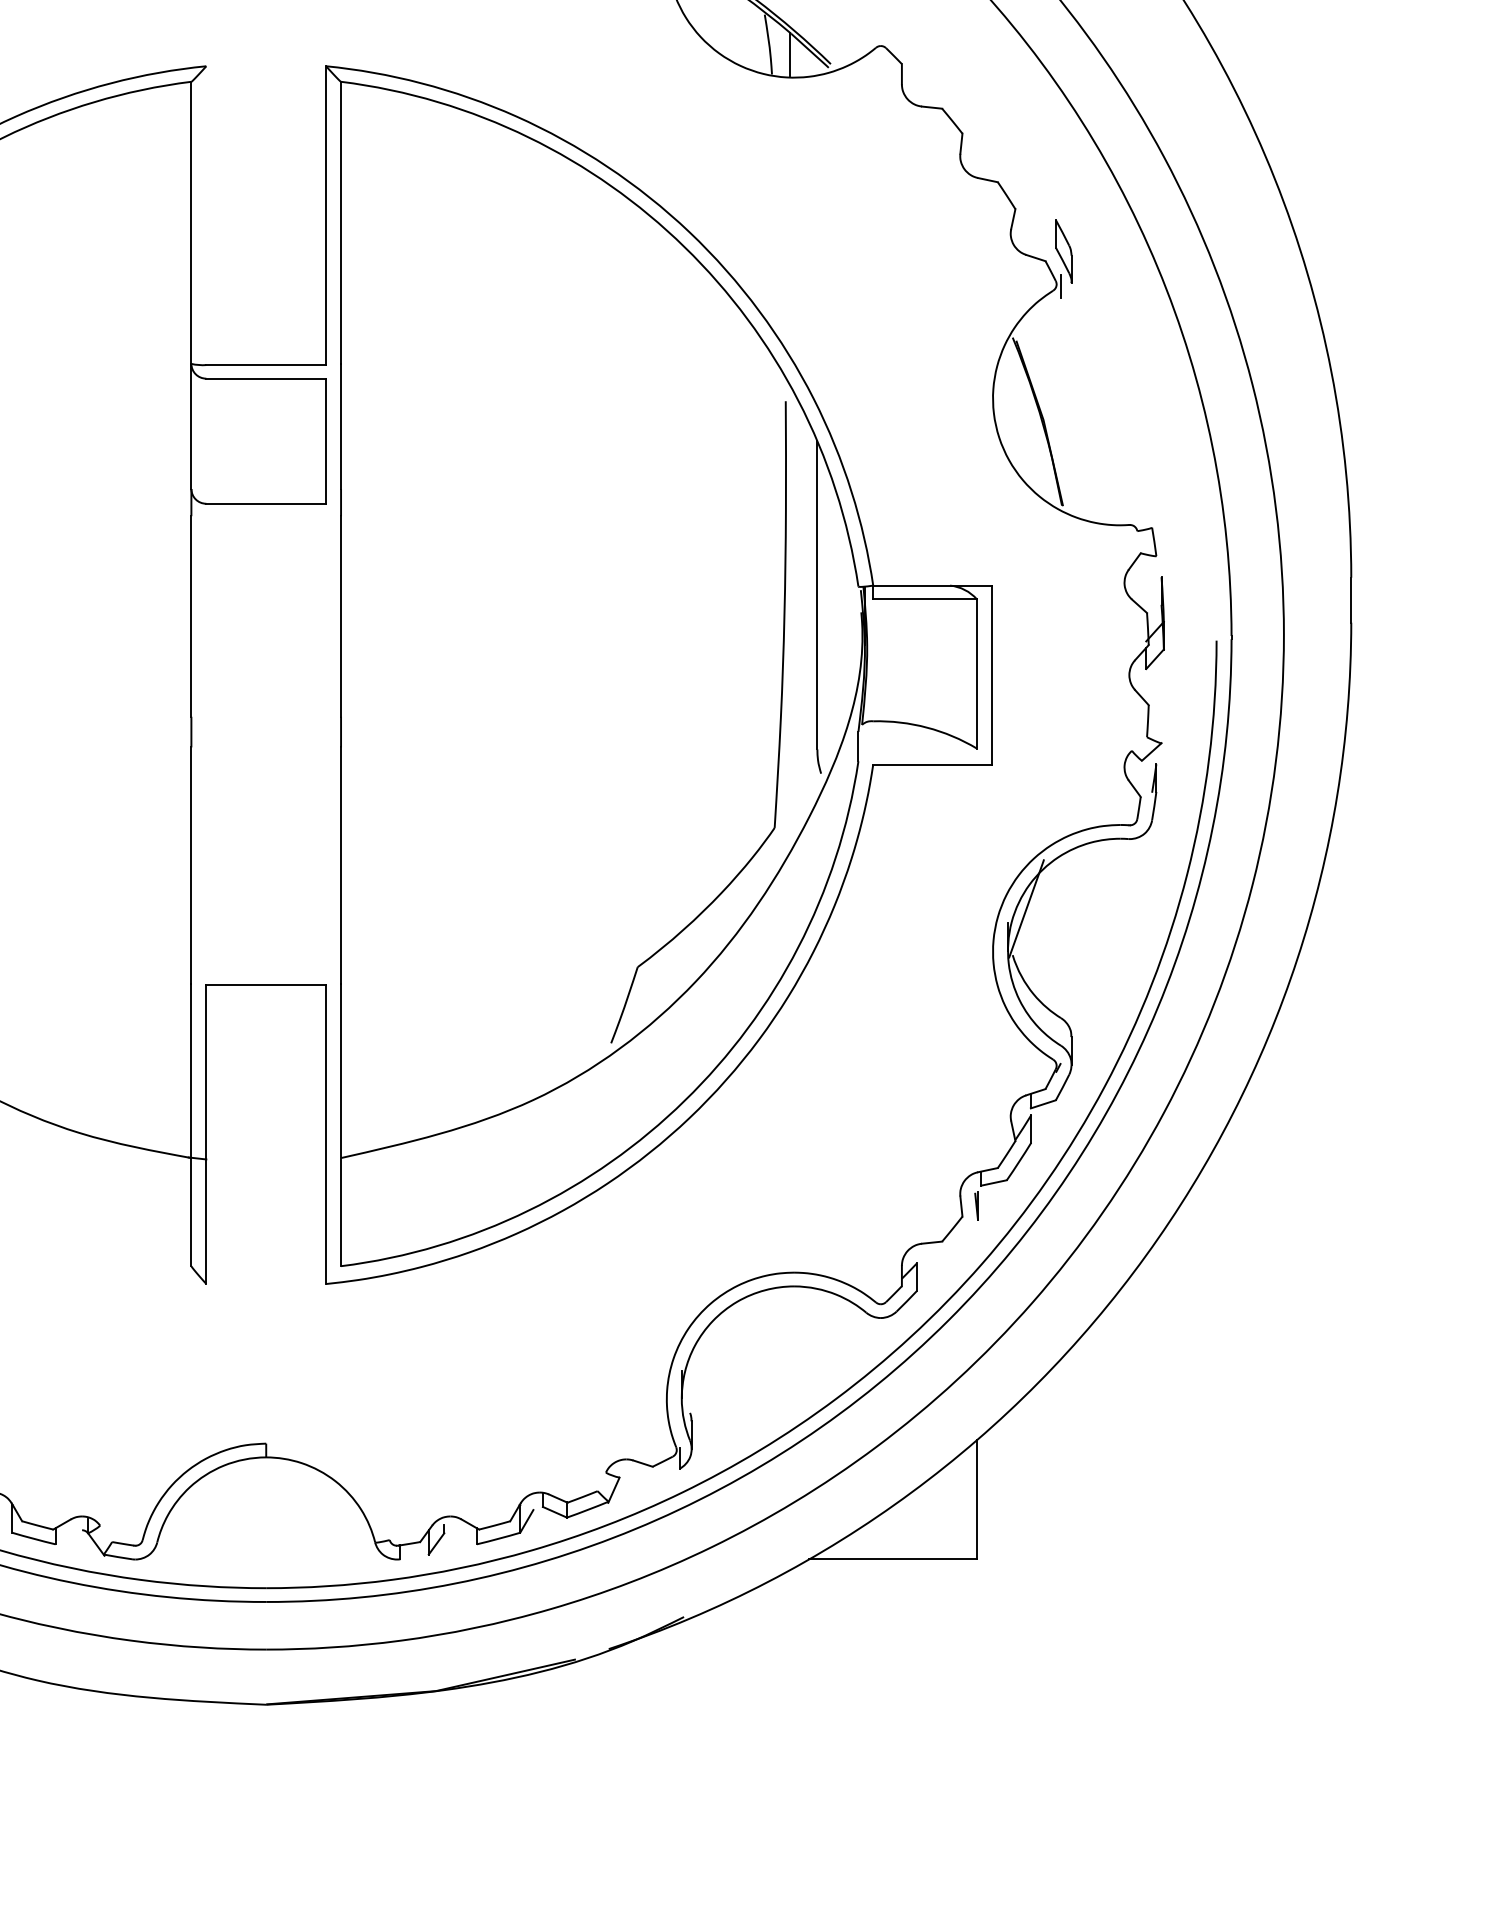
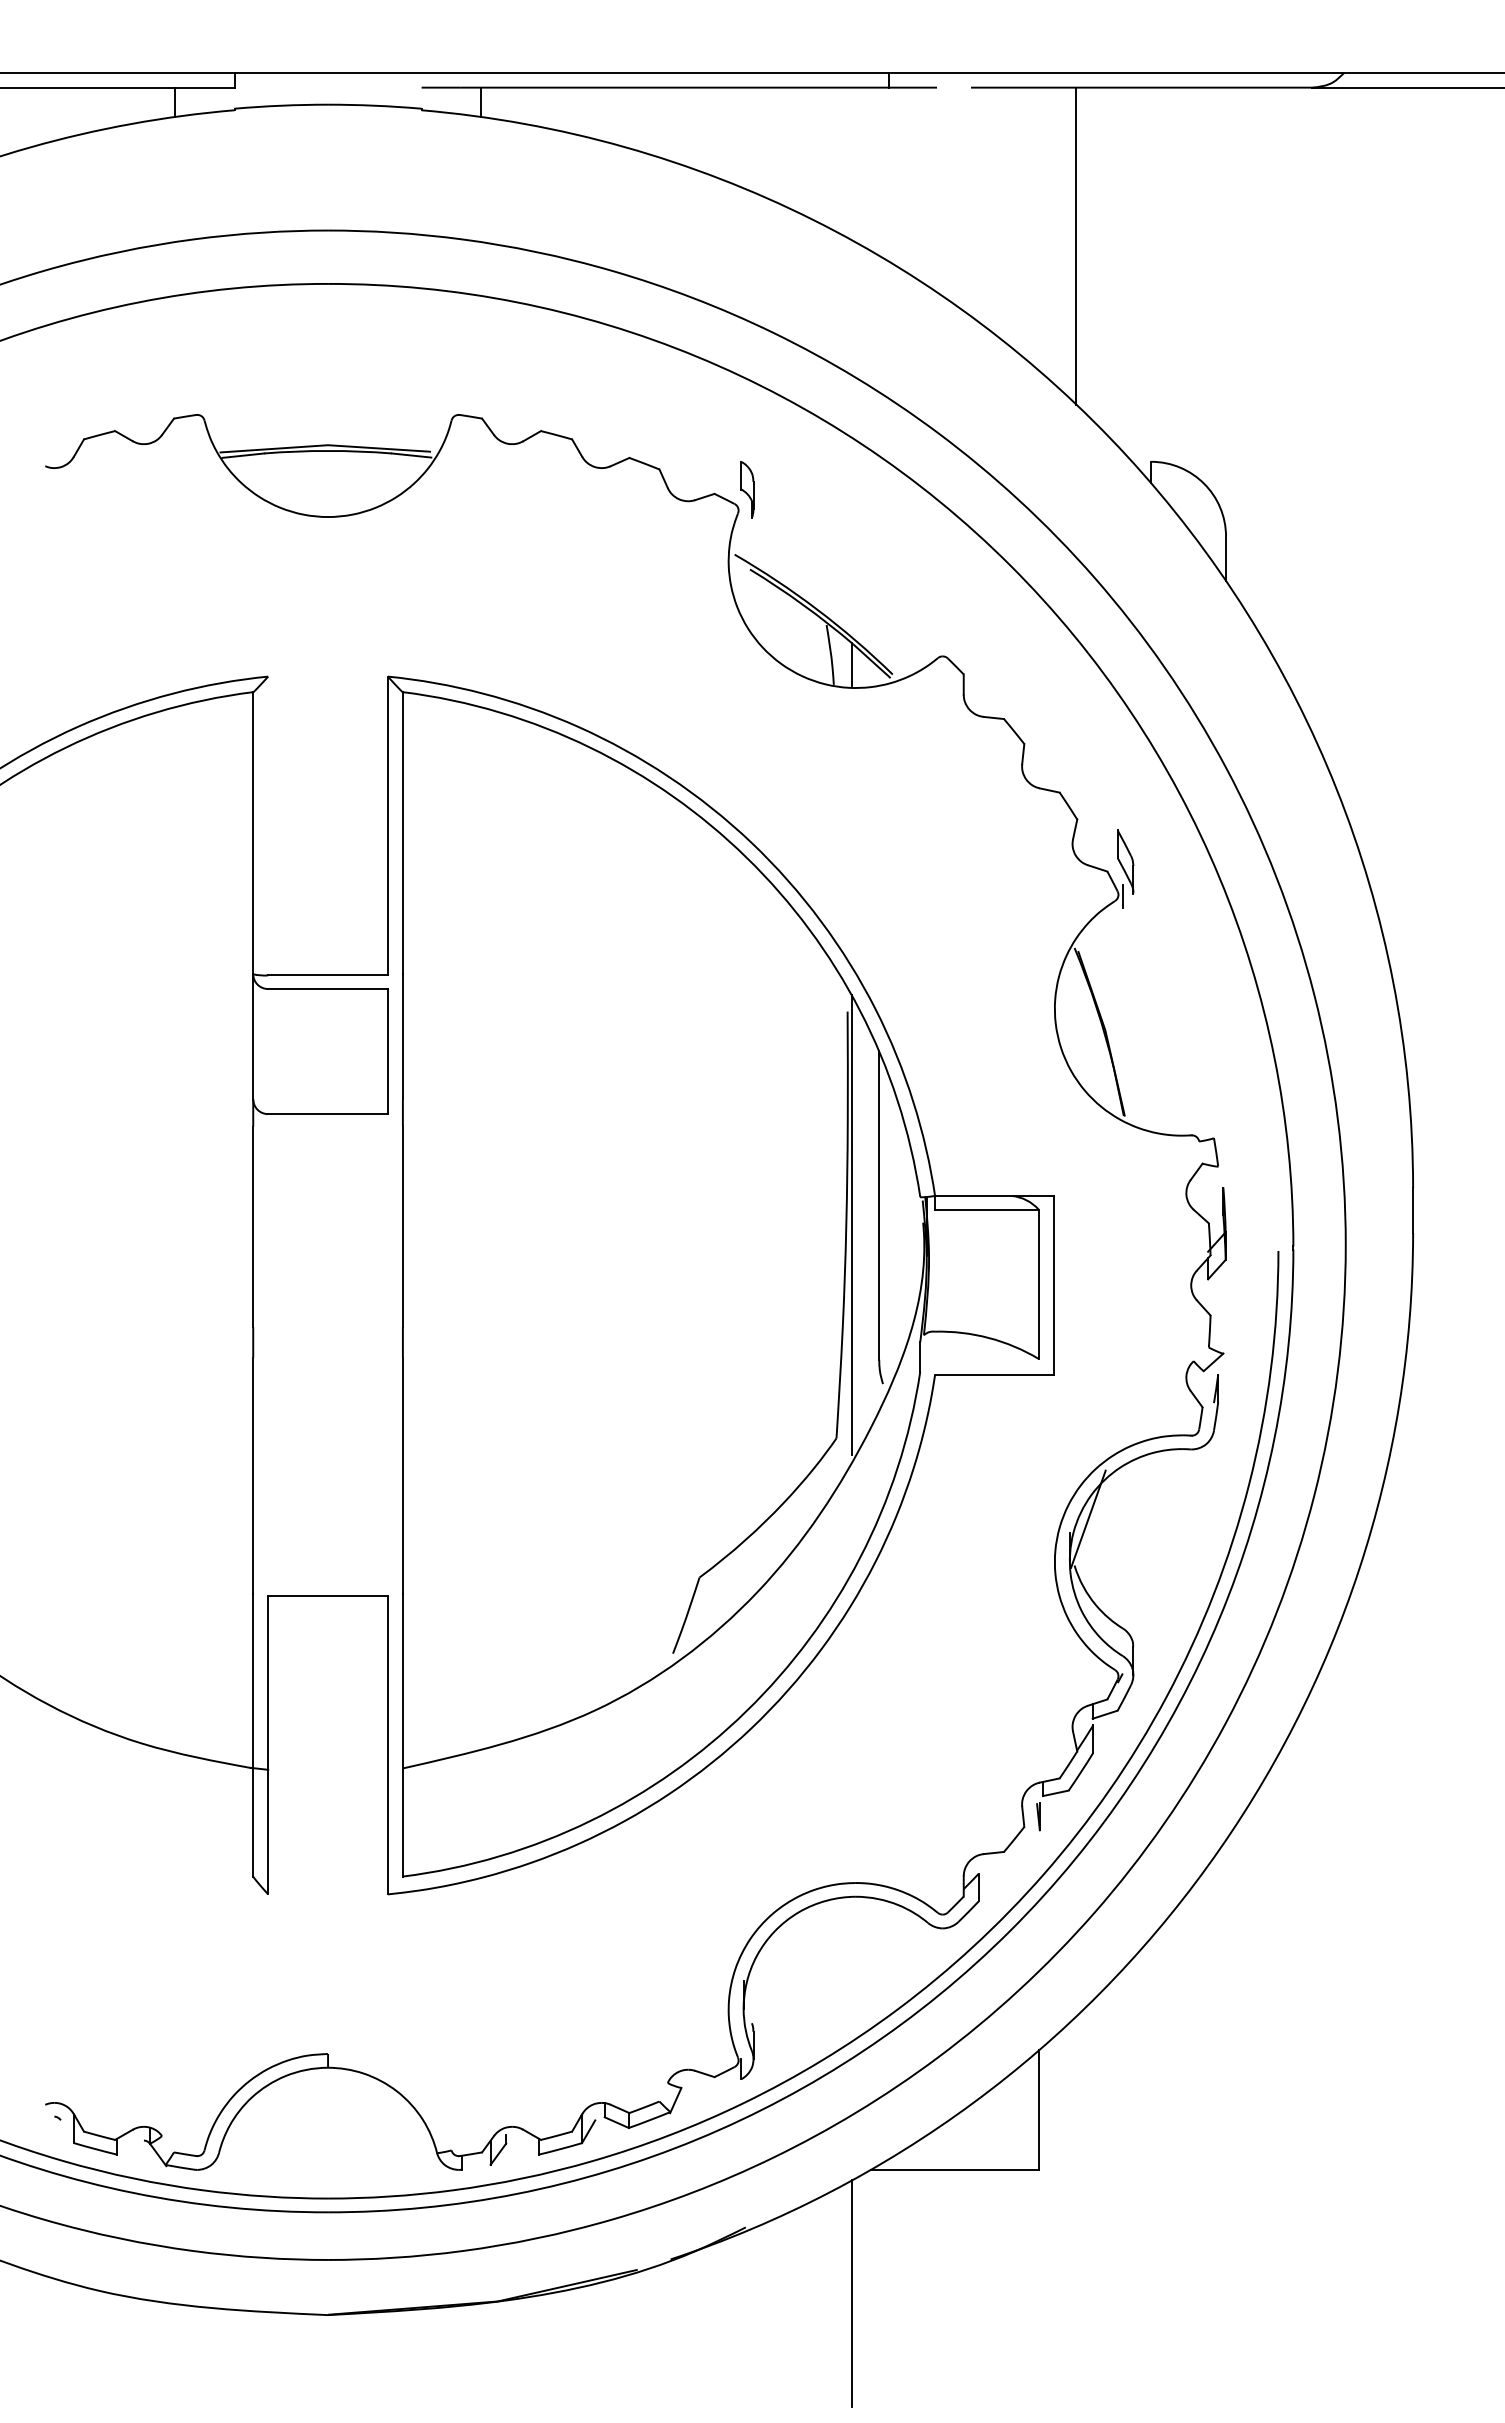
line: (789, 615) -> (851, 1225), added
line: (789, 1683) -> (851, 2293), added

